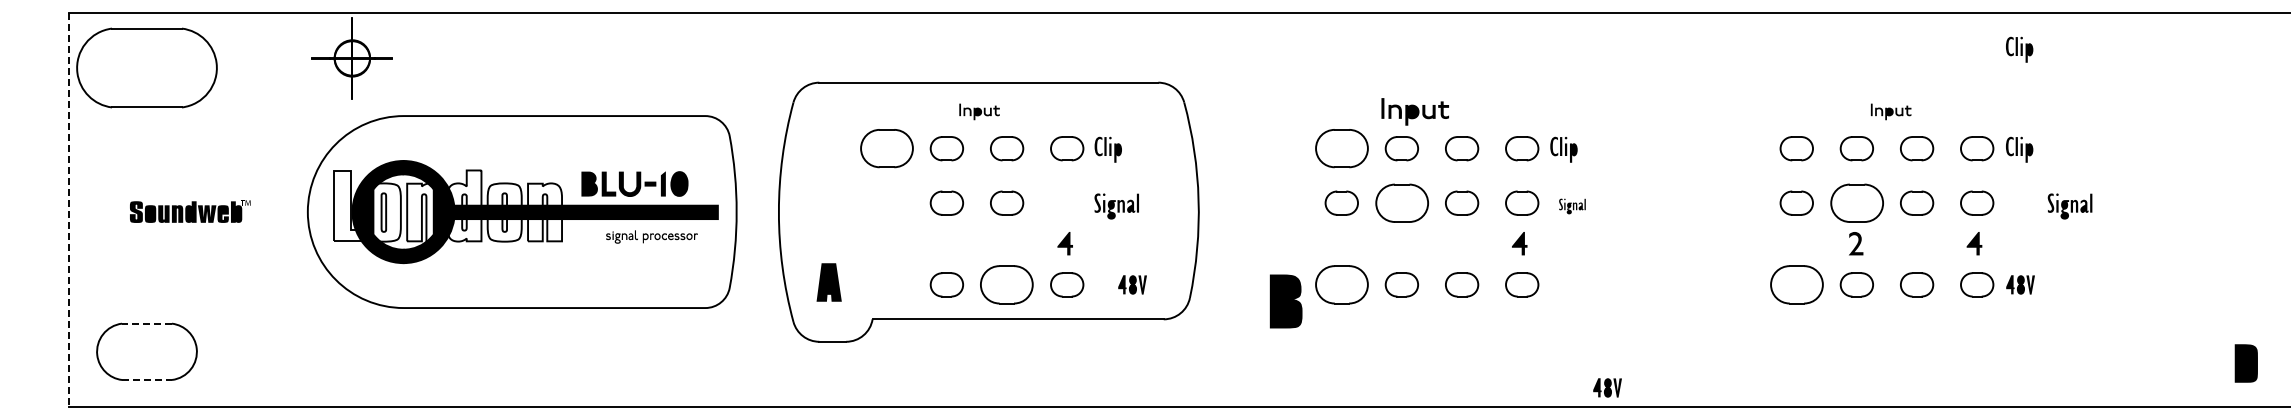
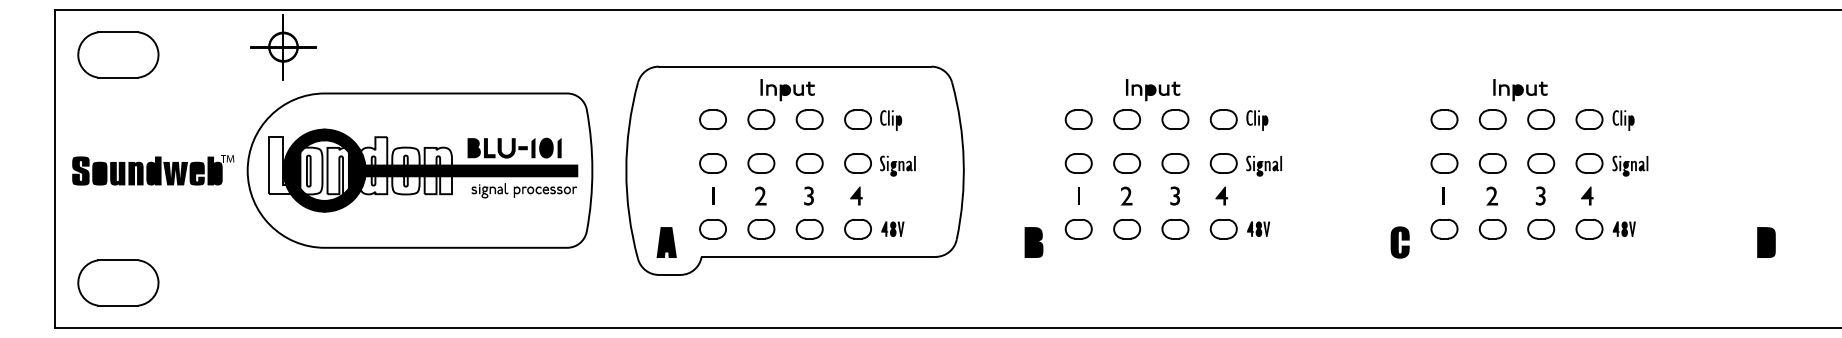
part: (2019, 49) -> (1623, 39), removed
part: (146, 68) -> (118, 55), size x0.71
part: (979, 111) -> (787, 89), size x1.67
part: (1414, 111) -> (1152, 89), moved
part: (1890, 111) -> (1519, 89), size x1.67
part: (886, 148) -> (712, 119), size x0.62
part: (1341, 148) -> (1078, 119), size x0.62
fill: (695, 183) -> (559, 147), added
part: (886, 202) -> (712, 162), added
part: (1067, 202) -> (858, 162), added
part: (1401, 202) -> (1126, 162), size x0.62
part: (1856, 202) -> (1492, 162), size x0.62
part: (1572, 206) -> (1264, 166), size x1.67
part: (2069, 206) -> (1629, 166), moved
line: (68, 210) -> (55, 169), dashed -> solid
part: (190, 211) -> (153, 170), size x1.67
part: (651, 236) -> (523, 190), size x1.43
fill: (886, 243) -> (712, 195), added
fill: (945, 243) -> (760, 195), added
fill: (1006, 243) -> (809, 195), added
fill: (1341, 243) -> (1078, 195), added
fill: (1400, 243) -> (1125, 195), added
fill: (1461, 243) -> (1175, 195), added
fill: (1795, 243) -> (1443, 195), added
fill: (1916, 243) -> (1540, 195), added
part: (828, 282) -> (666, 242), moved
part: (886, 284) -> (712, 228), added
part: (1007, 284) -> (810, 228), size x0.62
part: (1132, 284) -> (892, 228), moved
part: (1341, 284) -> (1078, 228), size x0.62
part: (1796, 284) -> (1444, 228), size x0.62
part: (1285, 301) -> (1033, 242), size x0.71
fill: (1741, 301) -> (1400, 242), added
line: (147, 323) -> (118, 260), dashed -> solid
part: (2245, 363) -> (1765, 242), moved
line: (147, 379) -> (118, 305), dashed -> solid
part: (1607, 387) -> (1258, 228), moved

